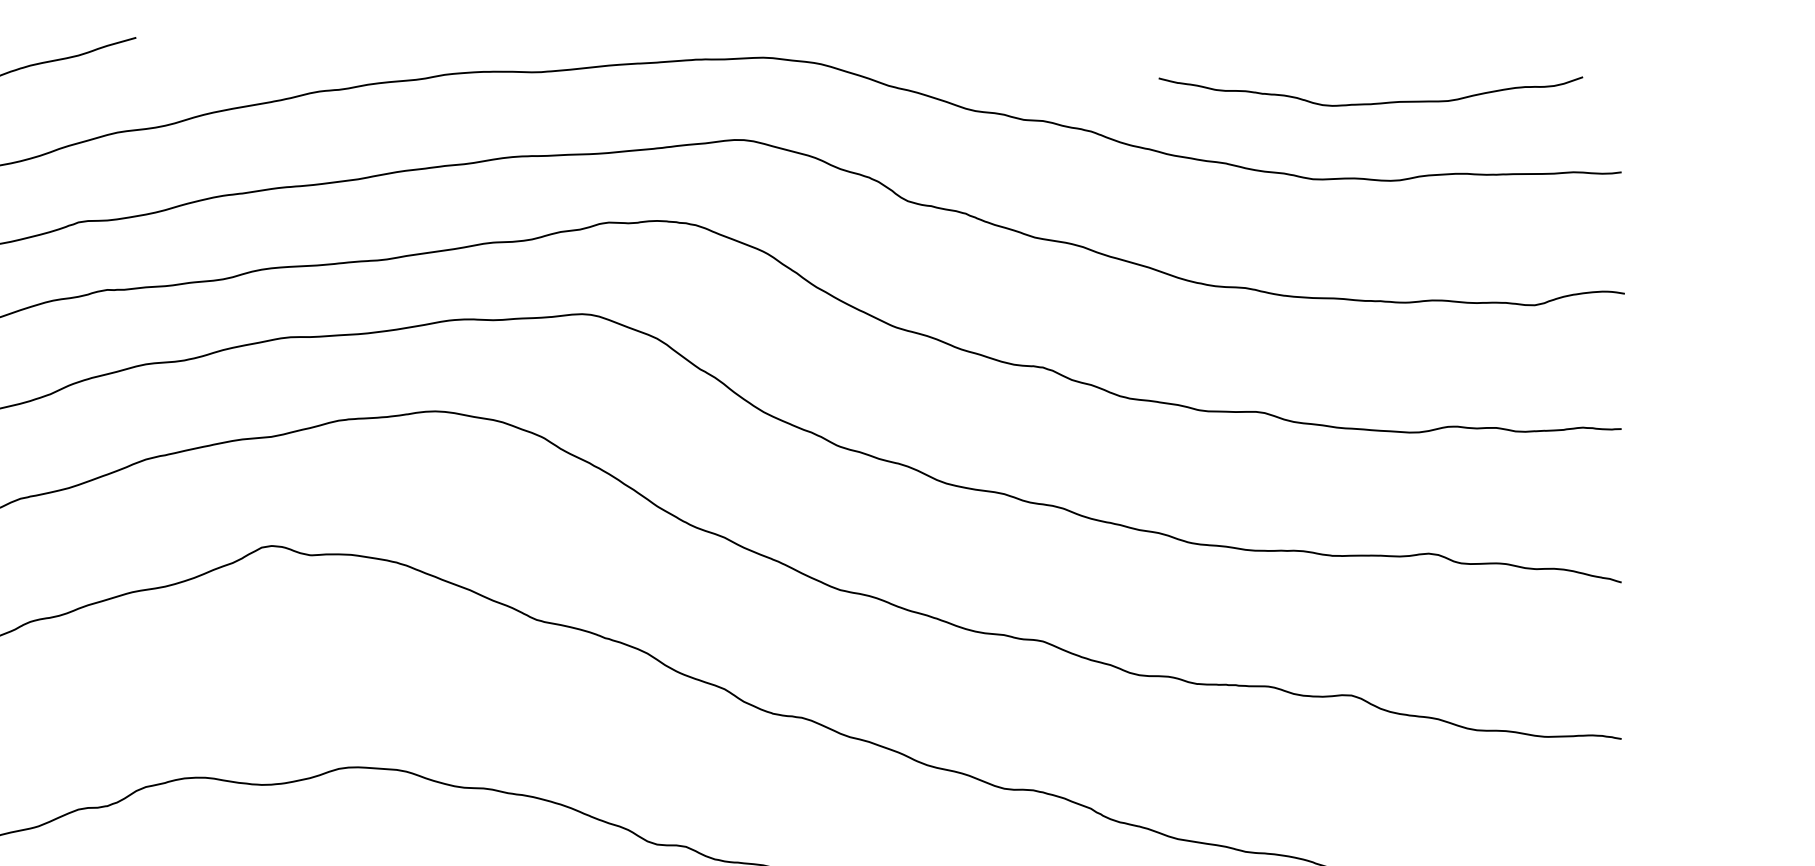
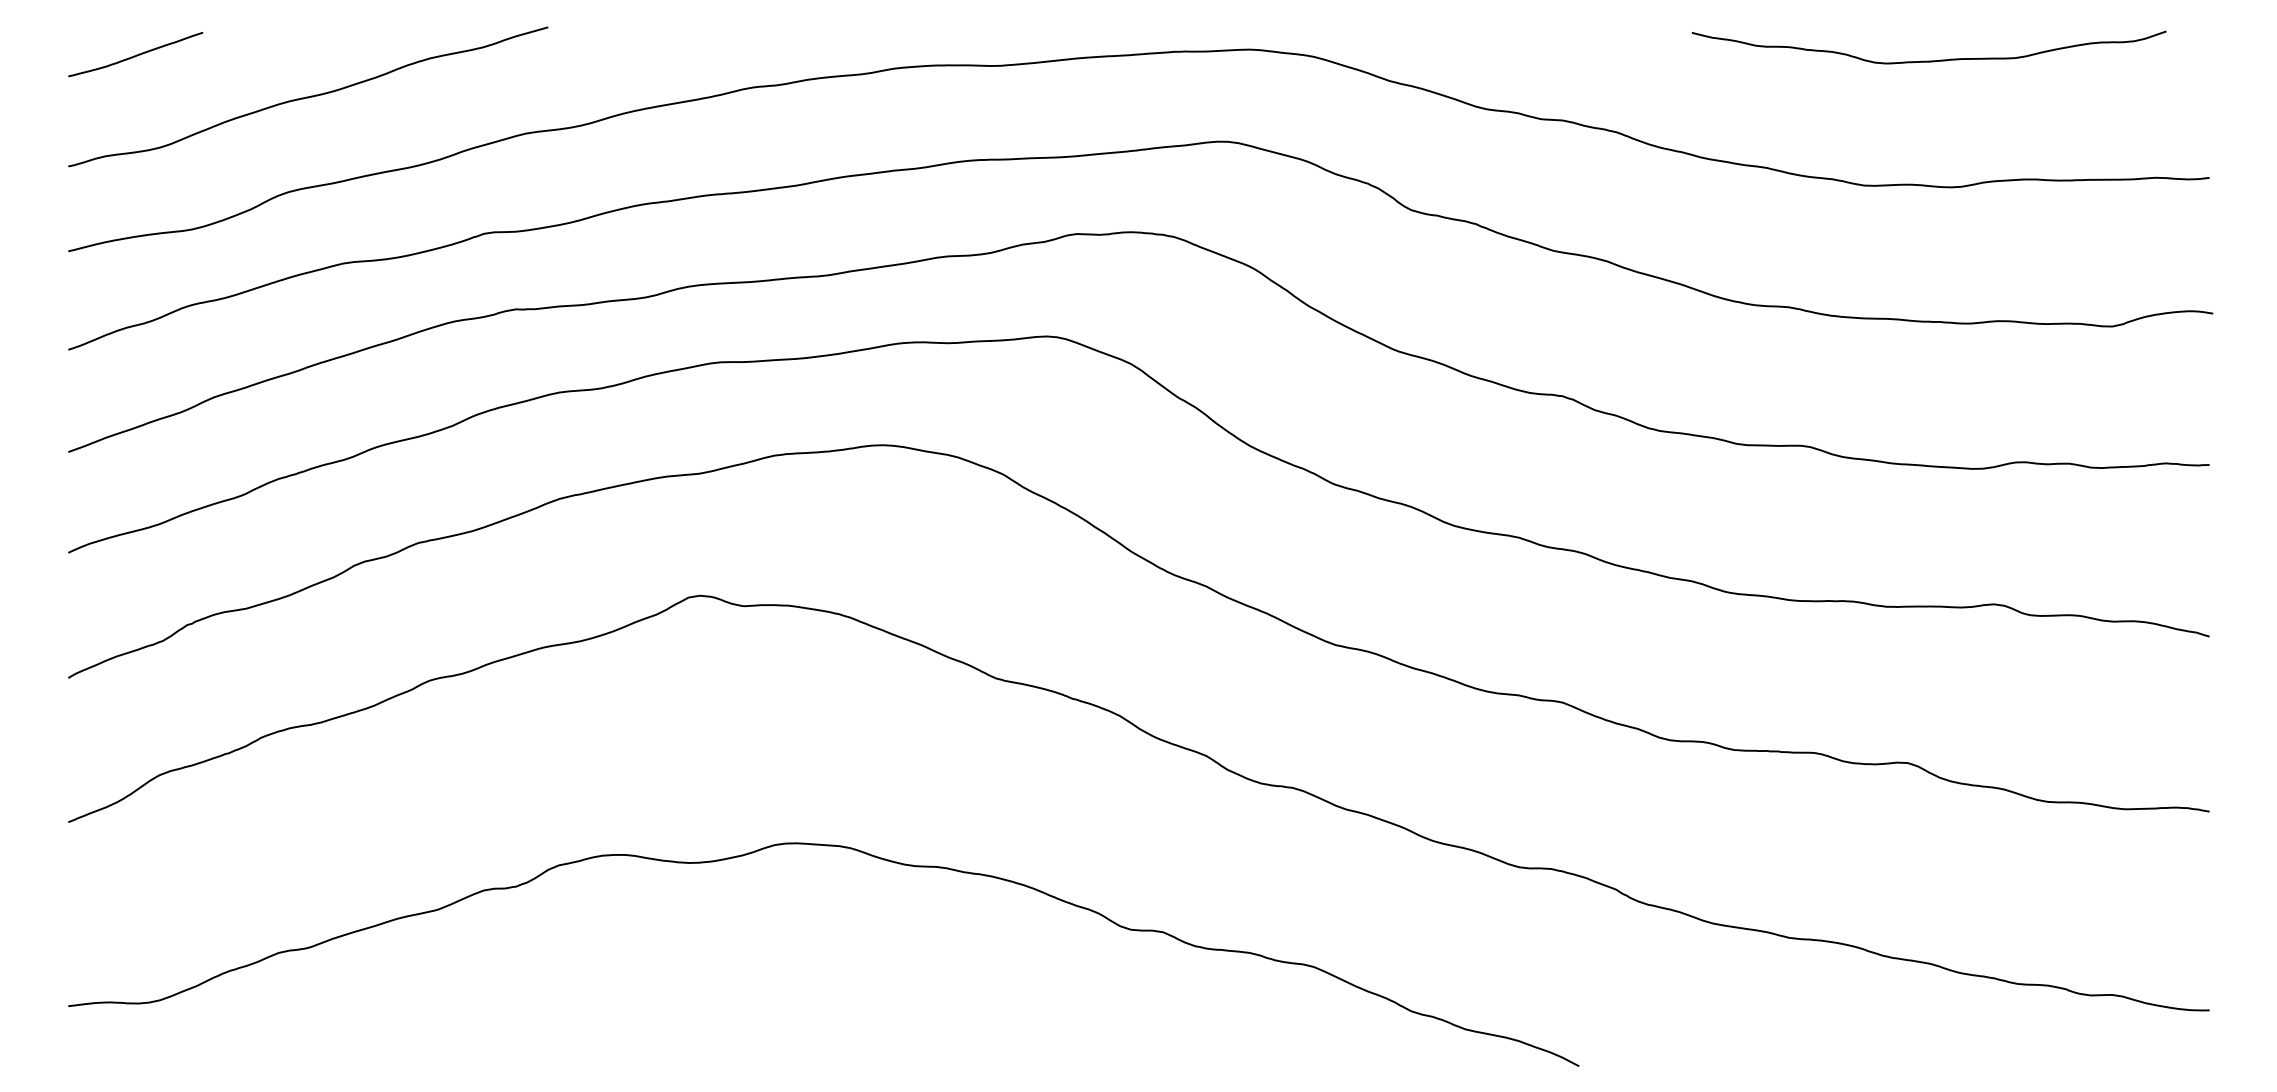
curve: (1370, 103) -> (1928, 60), moved

